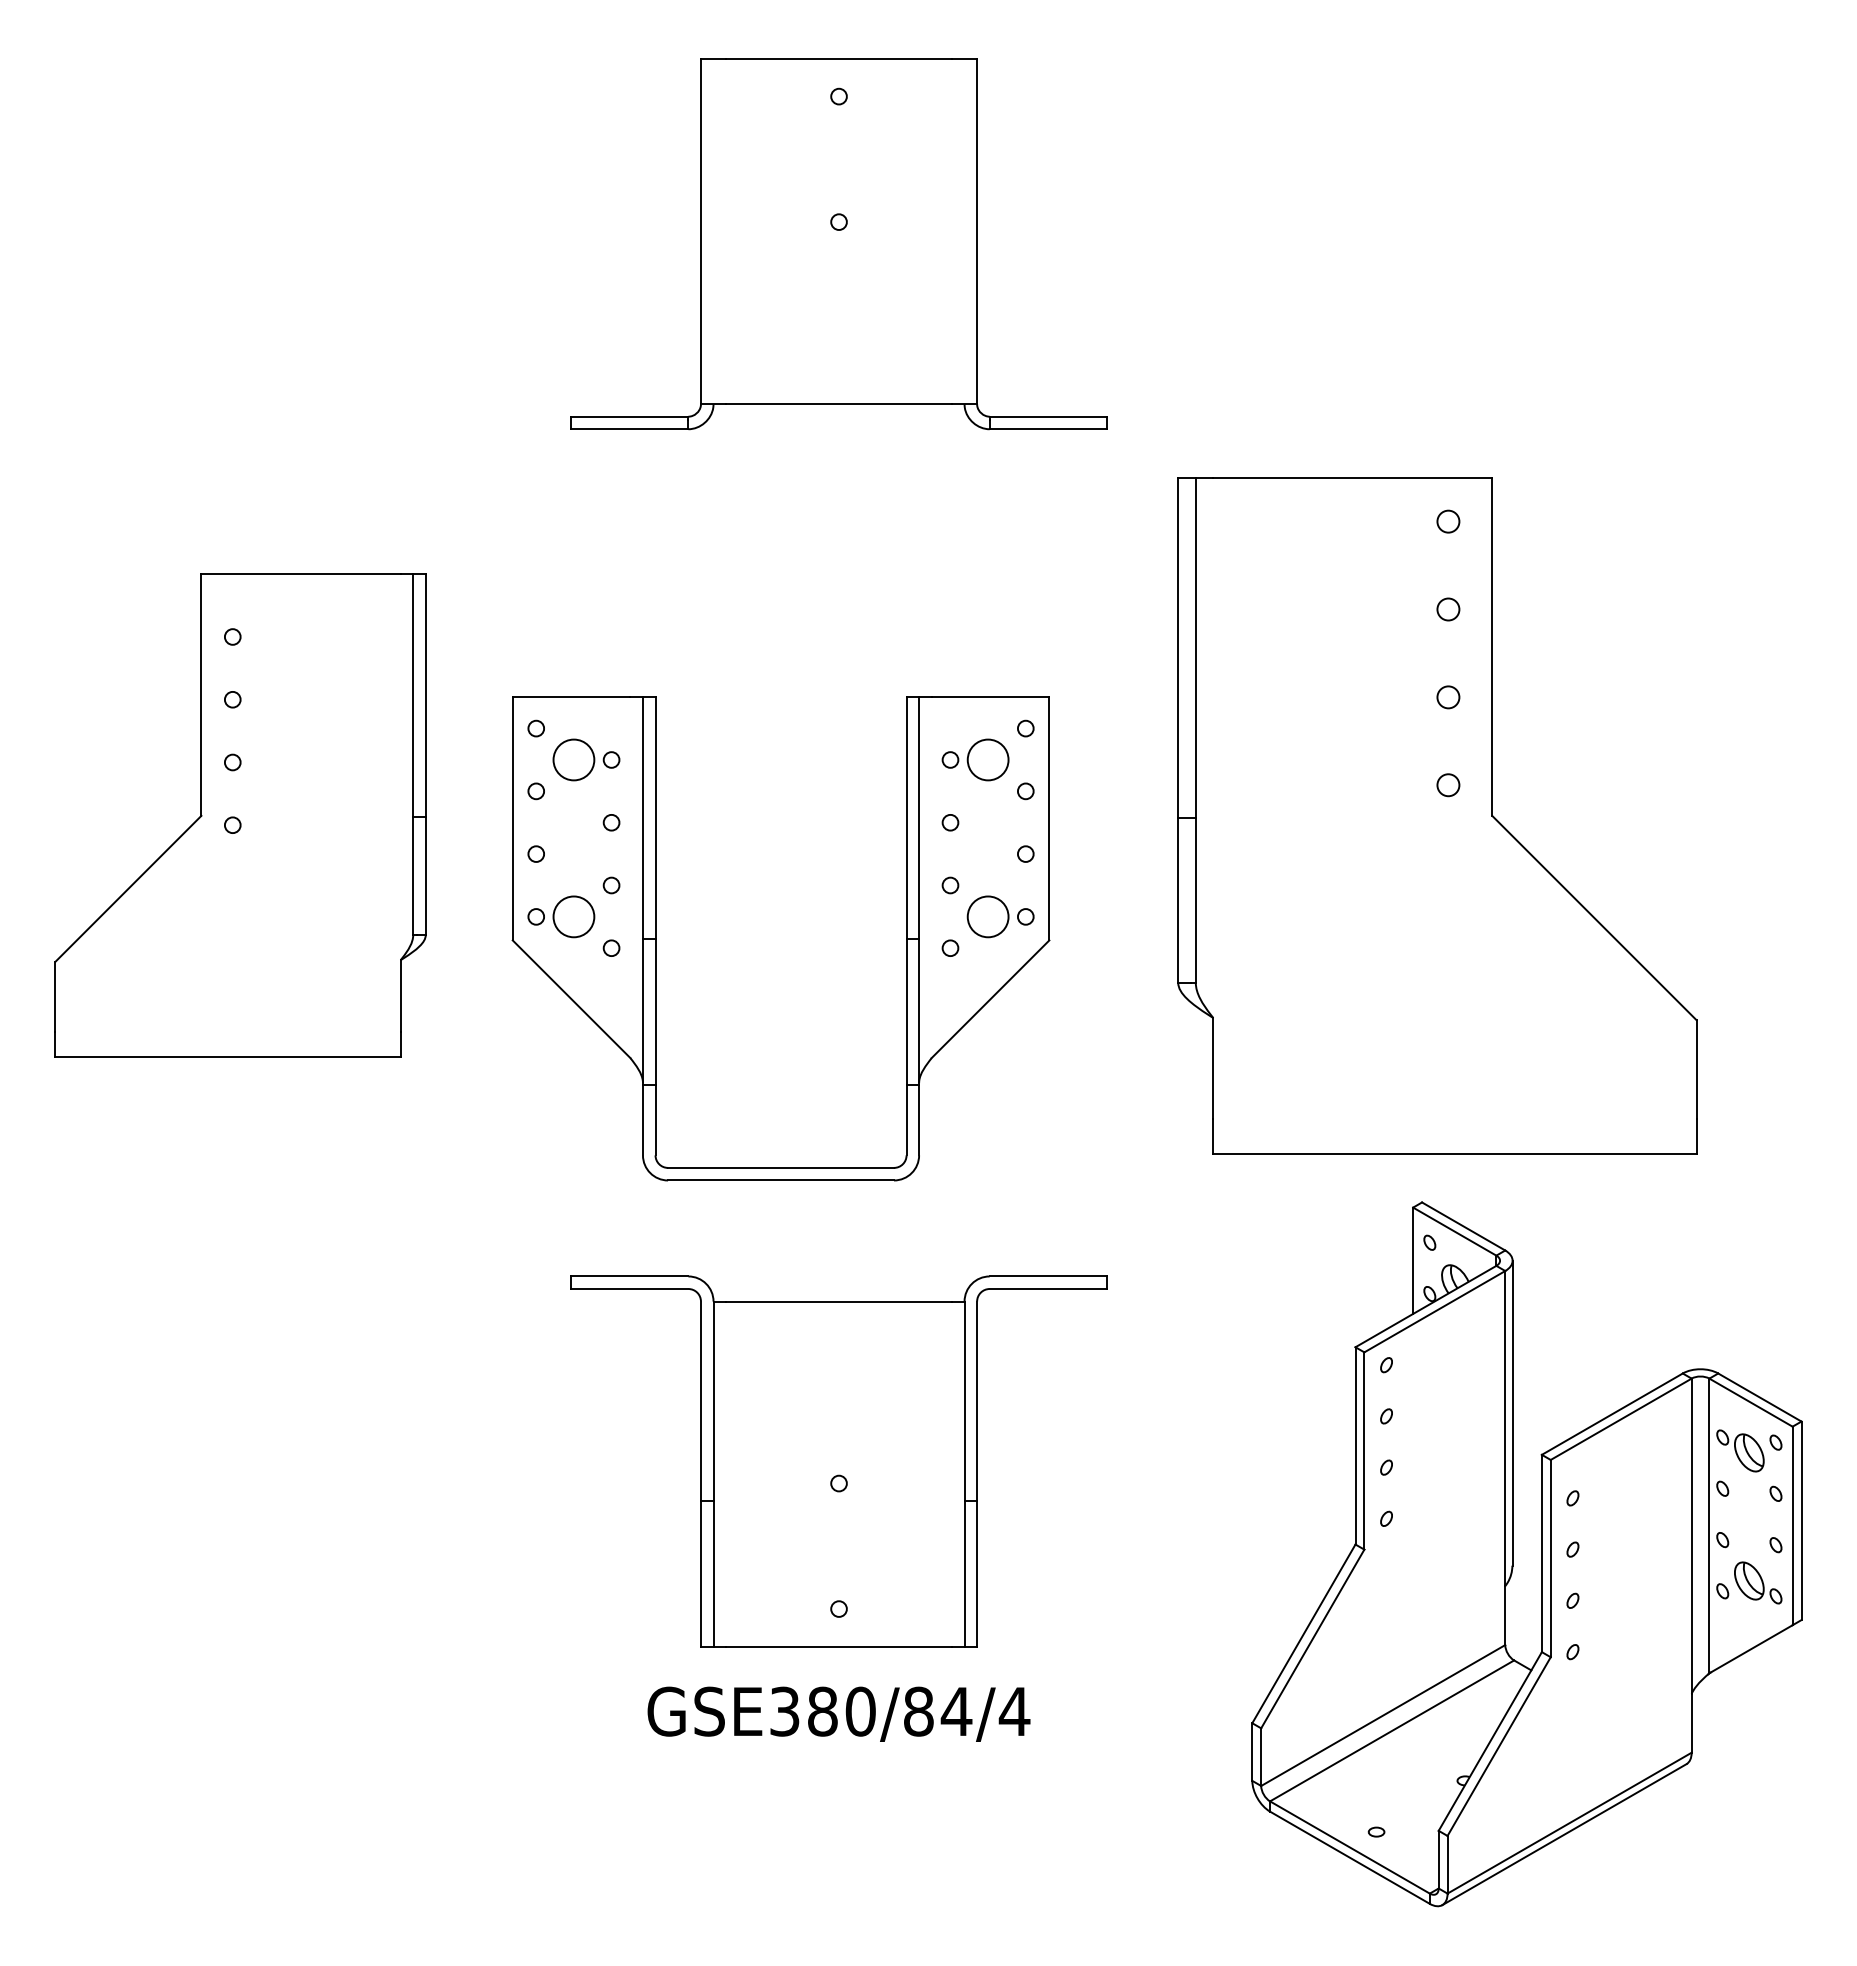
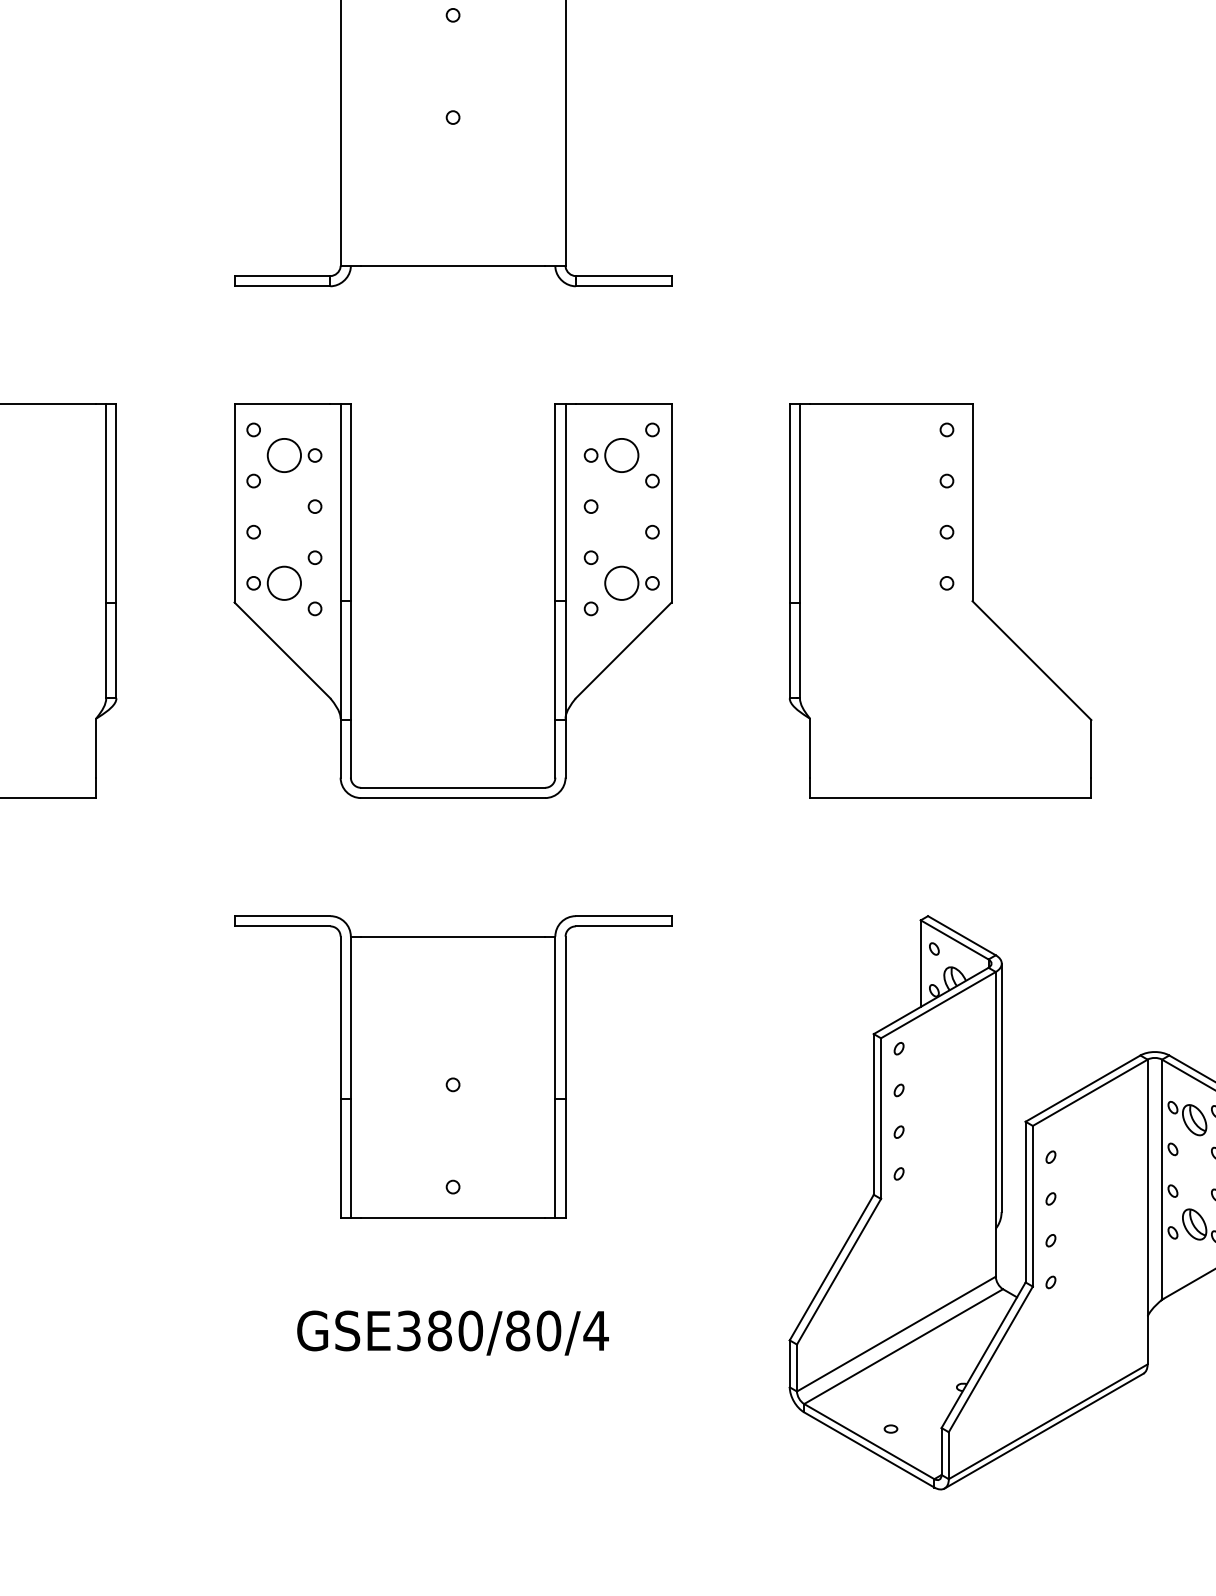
part: (1437, 815) -> (940, 600), size x0.71
part: (656, 938) -> (351, 600), moved
part: (838, 1461) -> (452, 1066), moved
text: (956, 1711) -> (548, 1330), GSE380/84/4 -> GSE380/80/4

